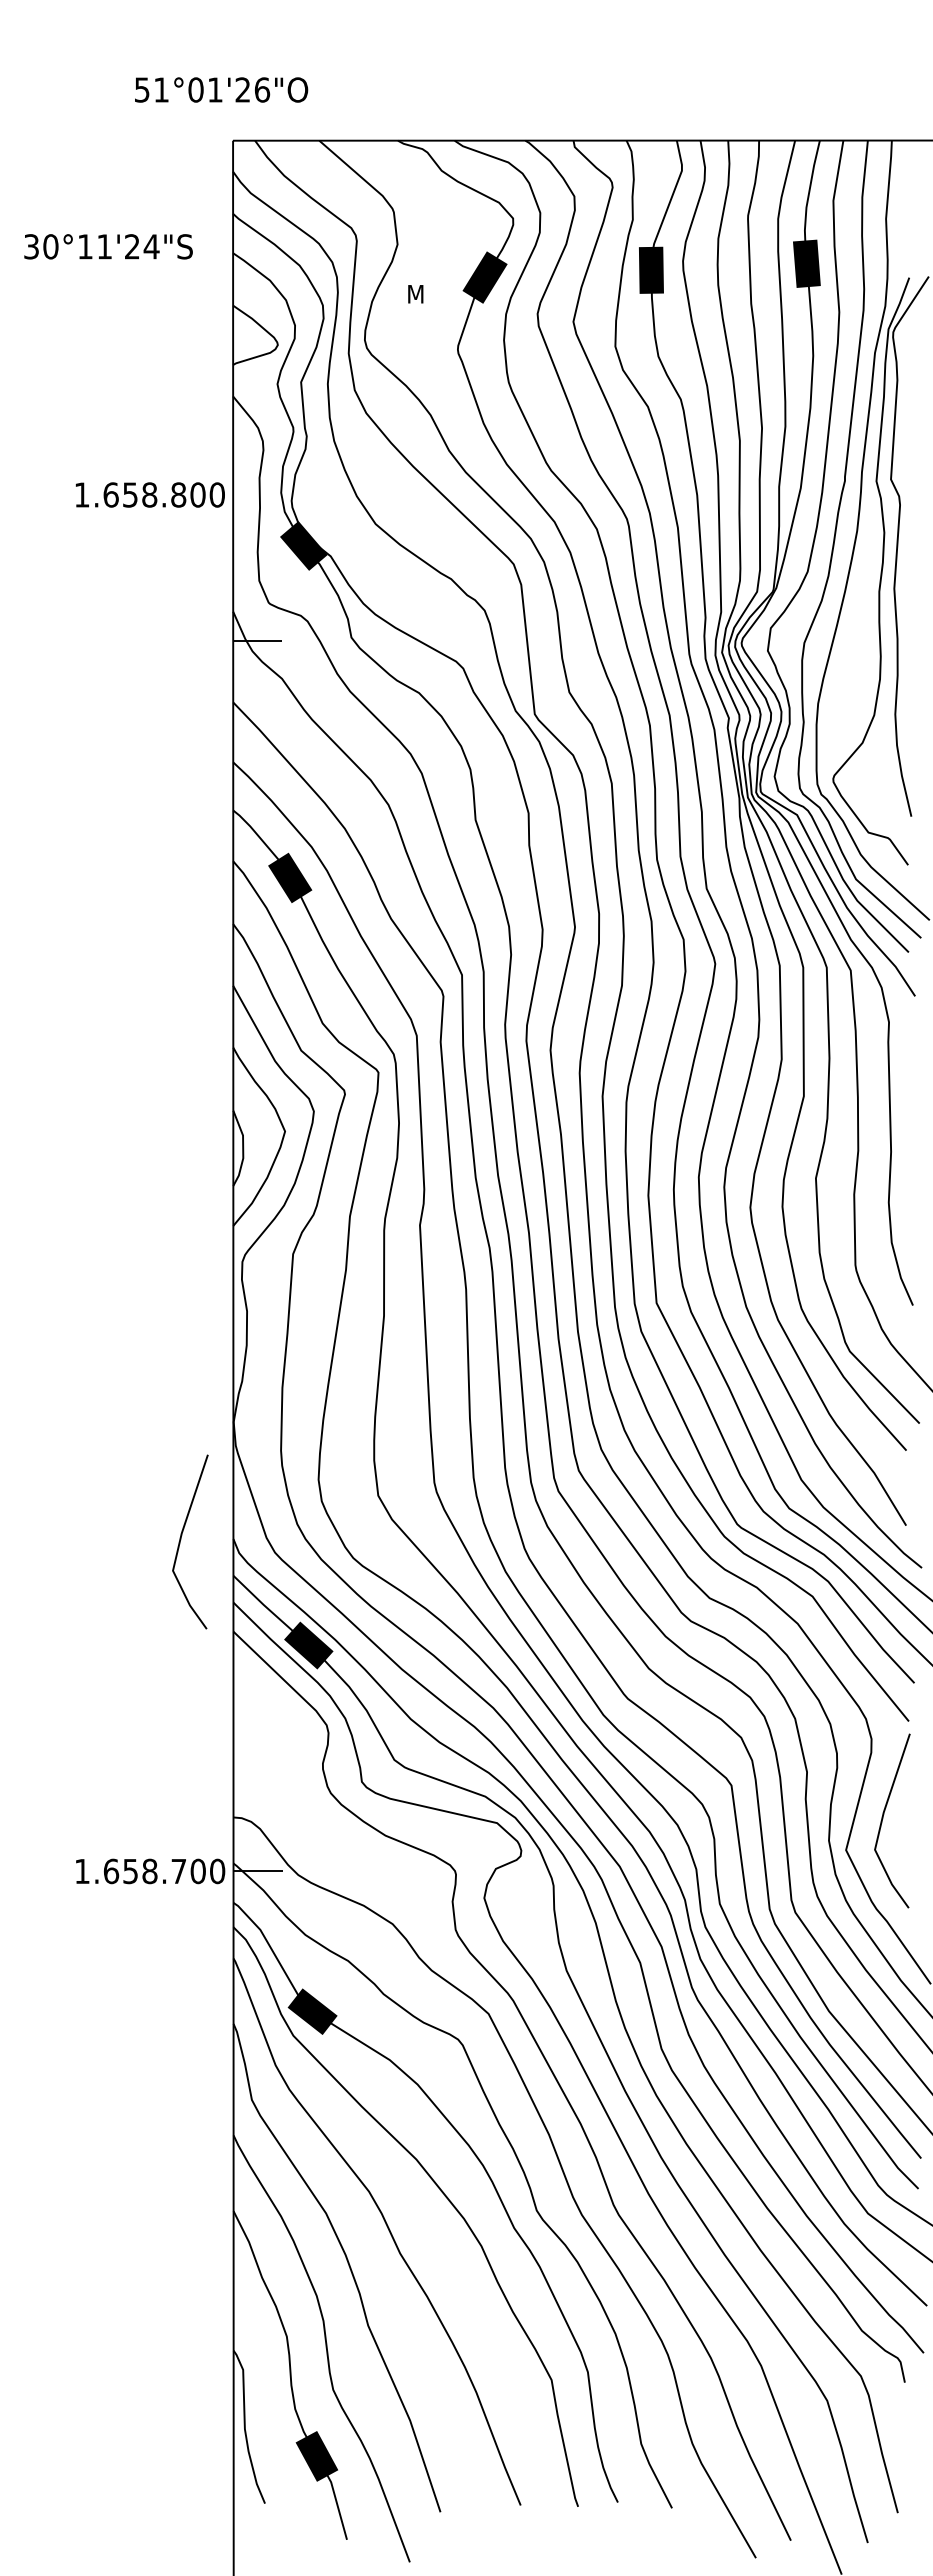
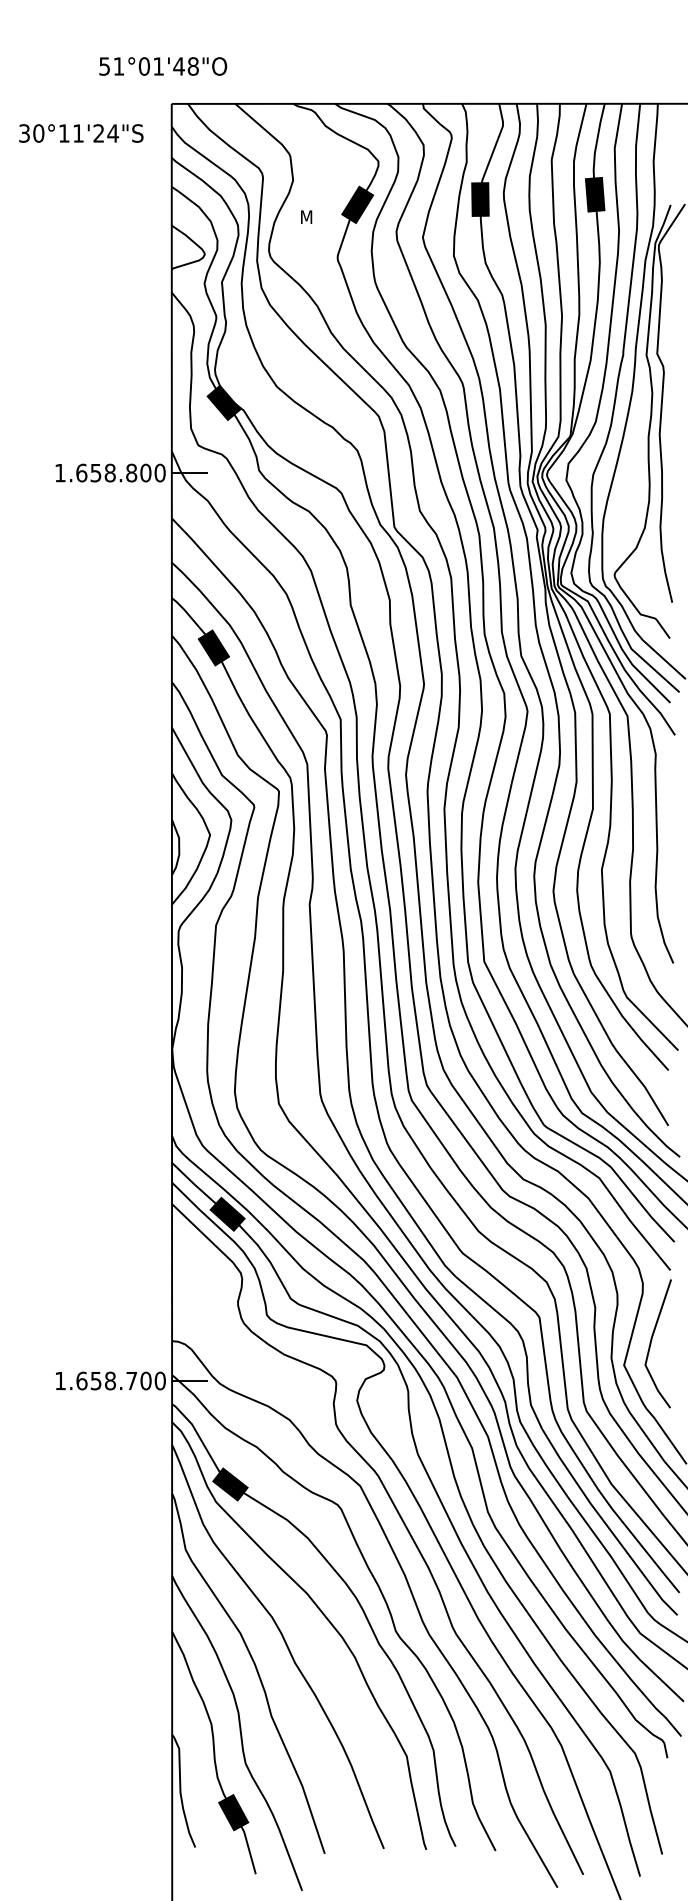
text: (252, 89) -> (186, 66), 51°01'26"O -> 51°01'48"O
text: (108, 246) -> (81, 133), moved
text: (149, 494) -> (110, 472), moved
line: (181, 1539) -> (133, 1136), removed

